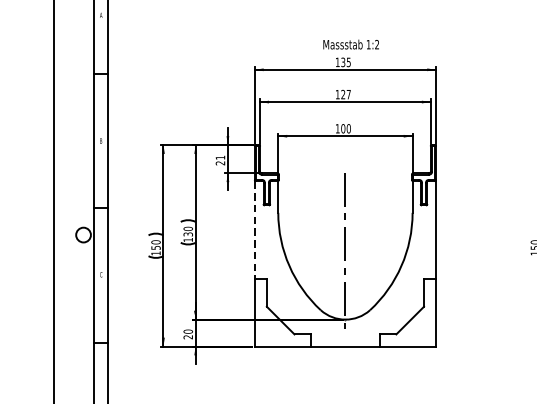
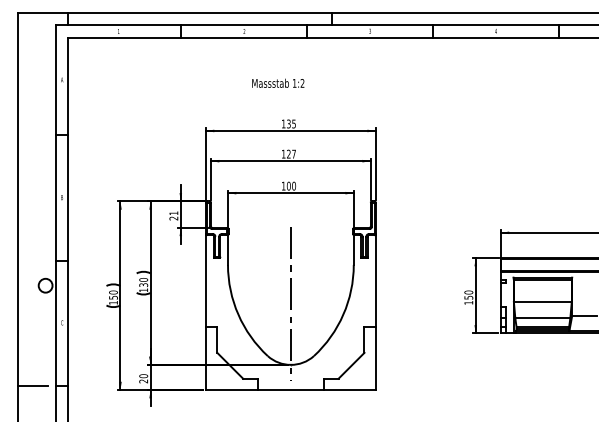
text: (351, 43) -> (278, 82), moved
line: (254, 230) -> (205, 281), dashed -> solid
line: (69, 342) -> (32, 386), added

